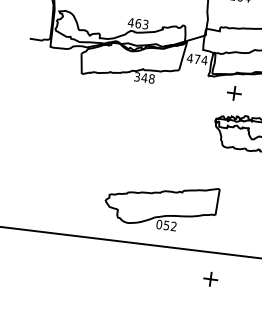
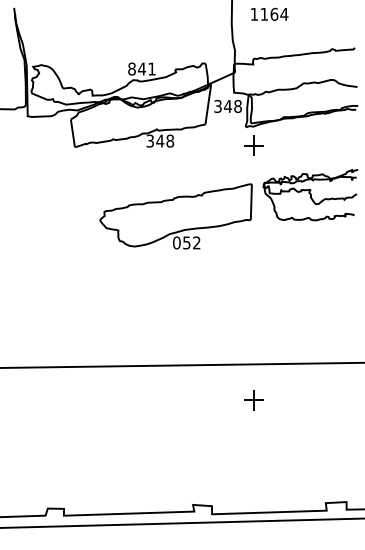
text: (138, 23) -> (141, 68), 463 -> 841
text: (197, 58) -> (227, 105), 474 -> 348
part: (233, 93) -> (253, 145), moved
part: (160, 205) -> (175, 216), moved
part: (210, 279) -> (253, 400), moved

